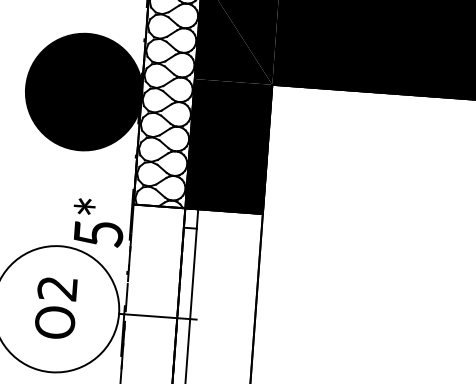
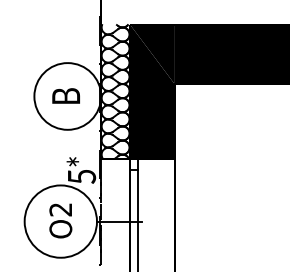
fill: (83, 92) -> (67, 96), removed

